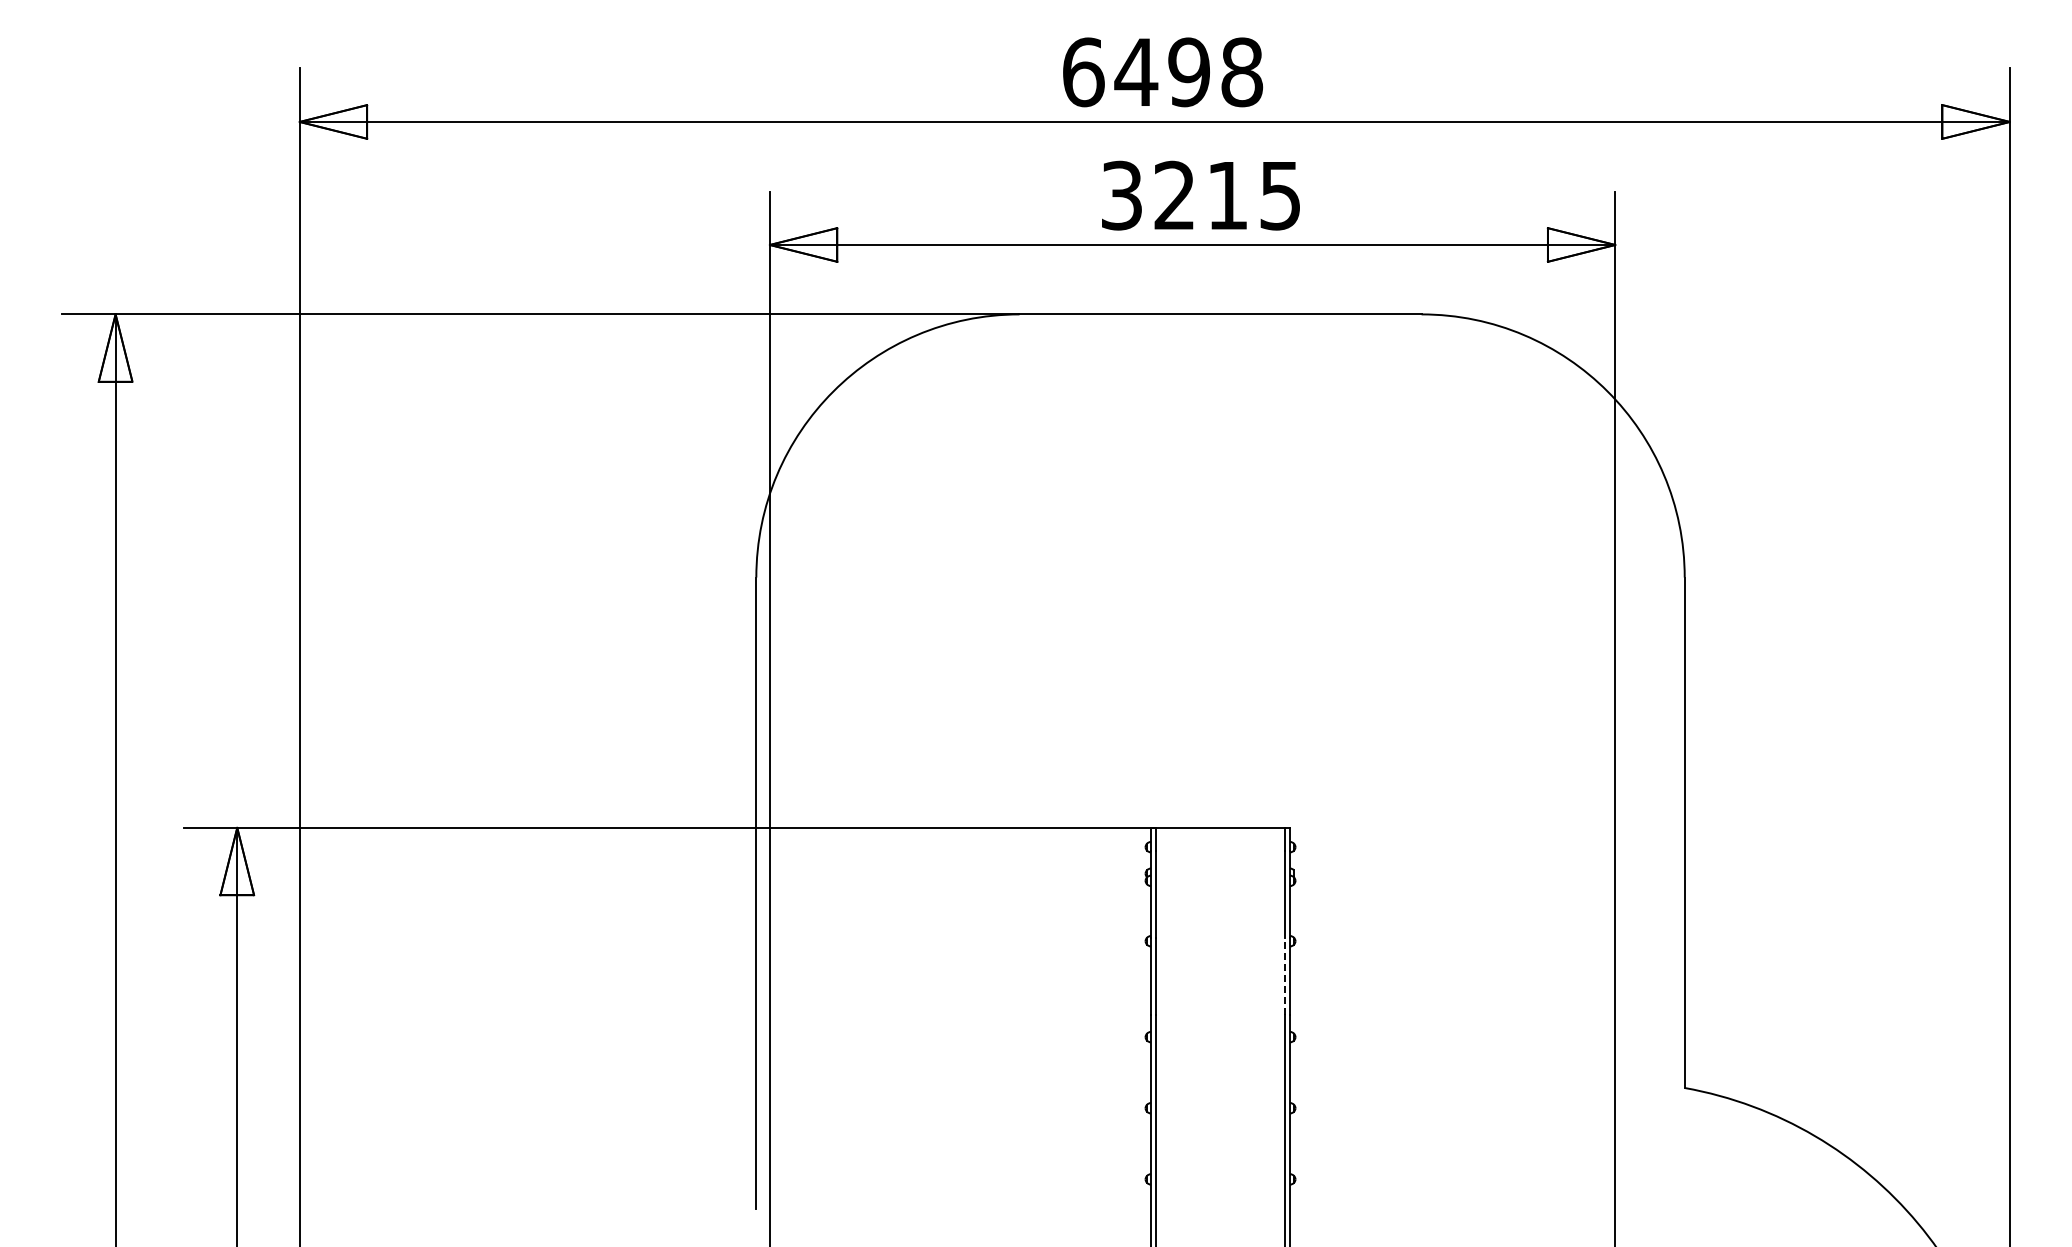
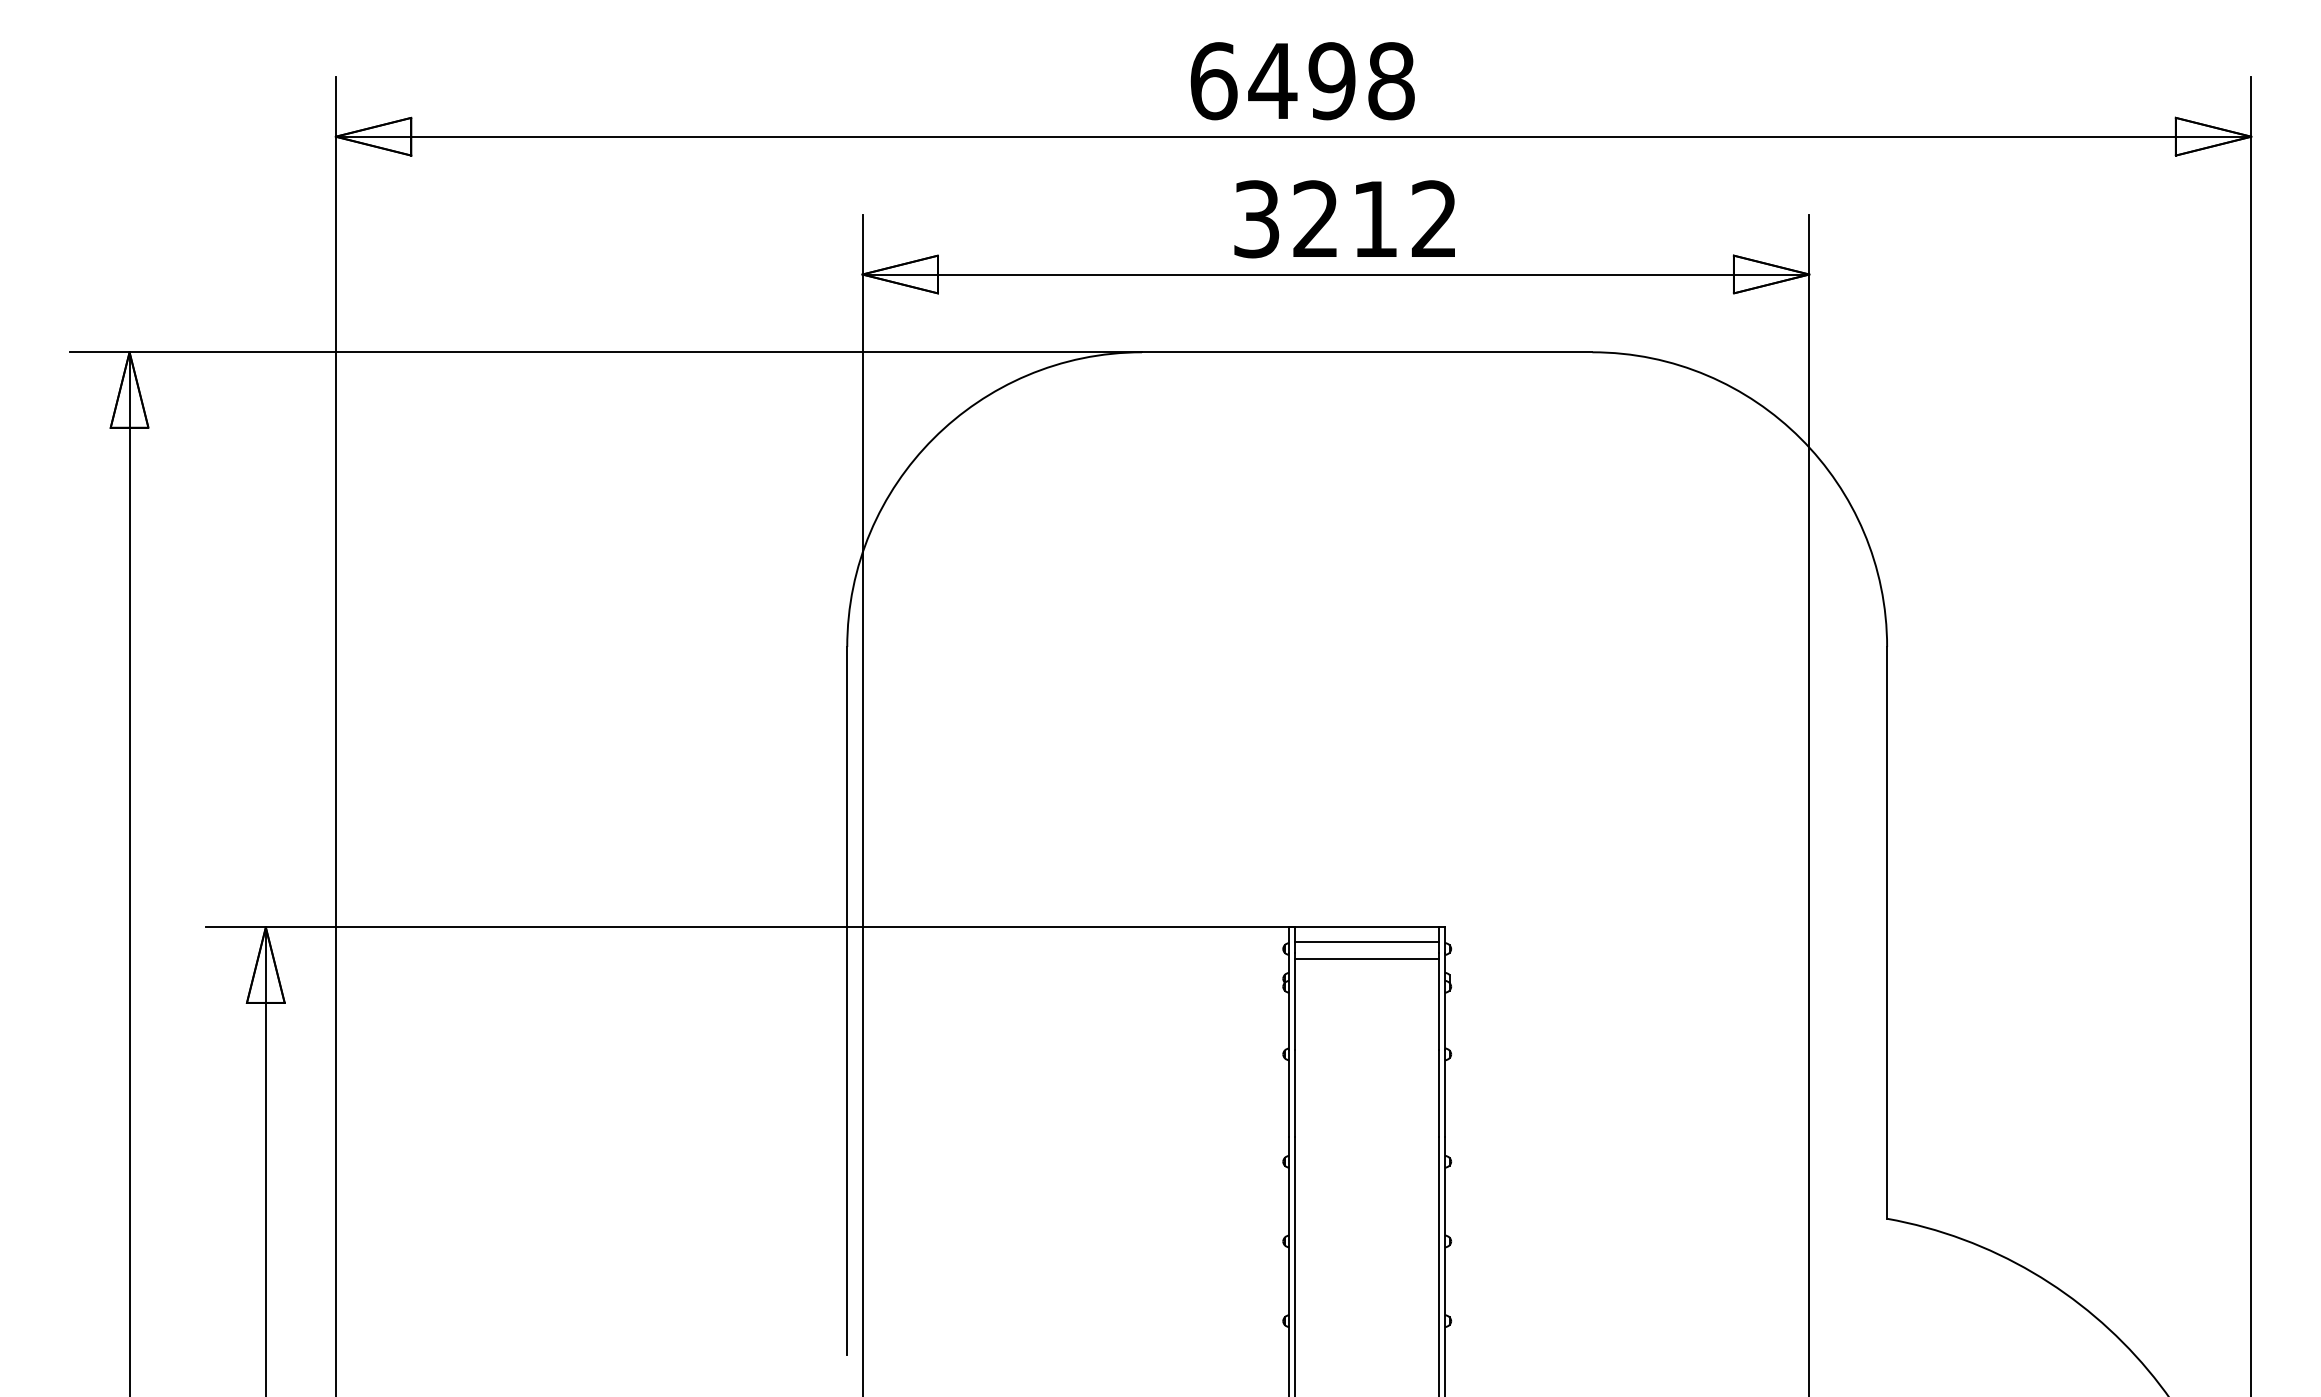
text: (1279, 195) -> (1433, 219), 3215 -> 3212
line: (1220, 840) -> (1367, 941), added
line: (1220, 855) -> (1367, 958), added
line: (1285, 975) -> (1439, 1092), dashed -> solid

